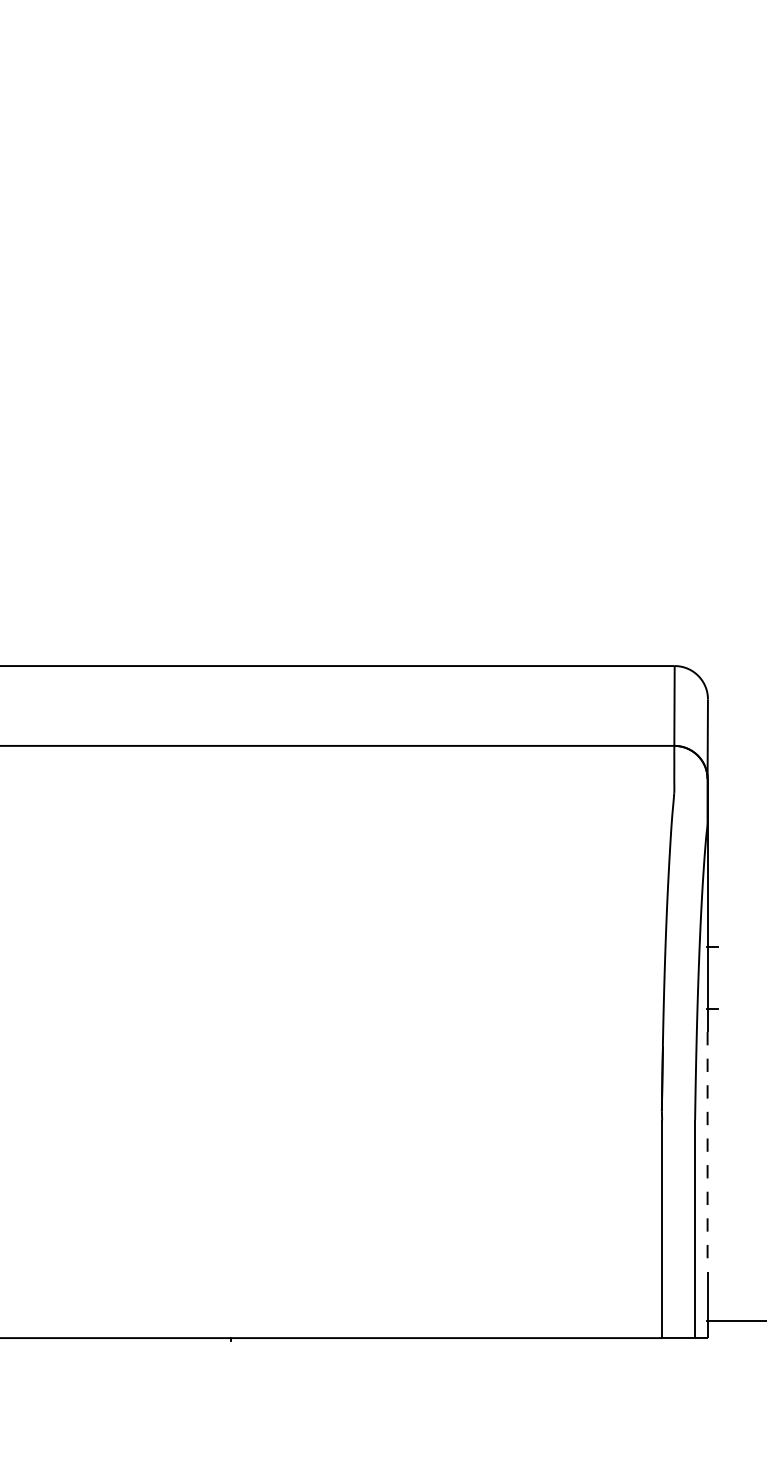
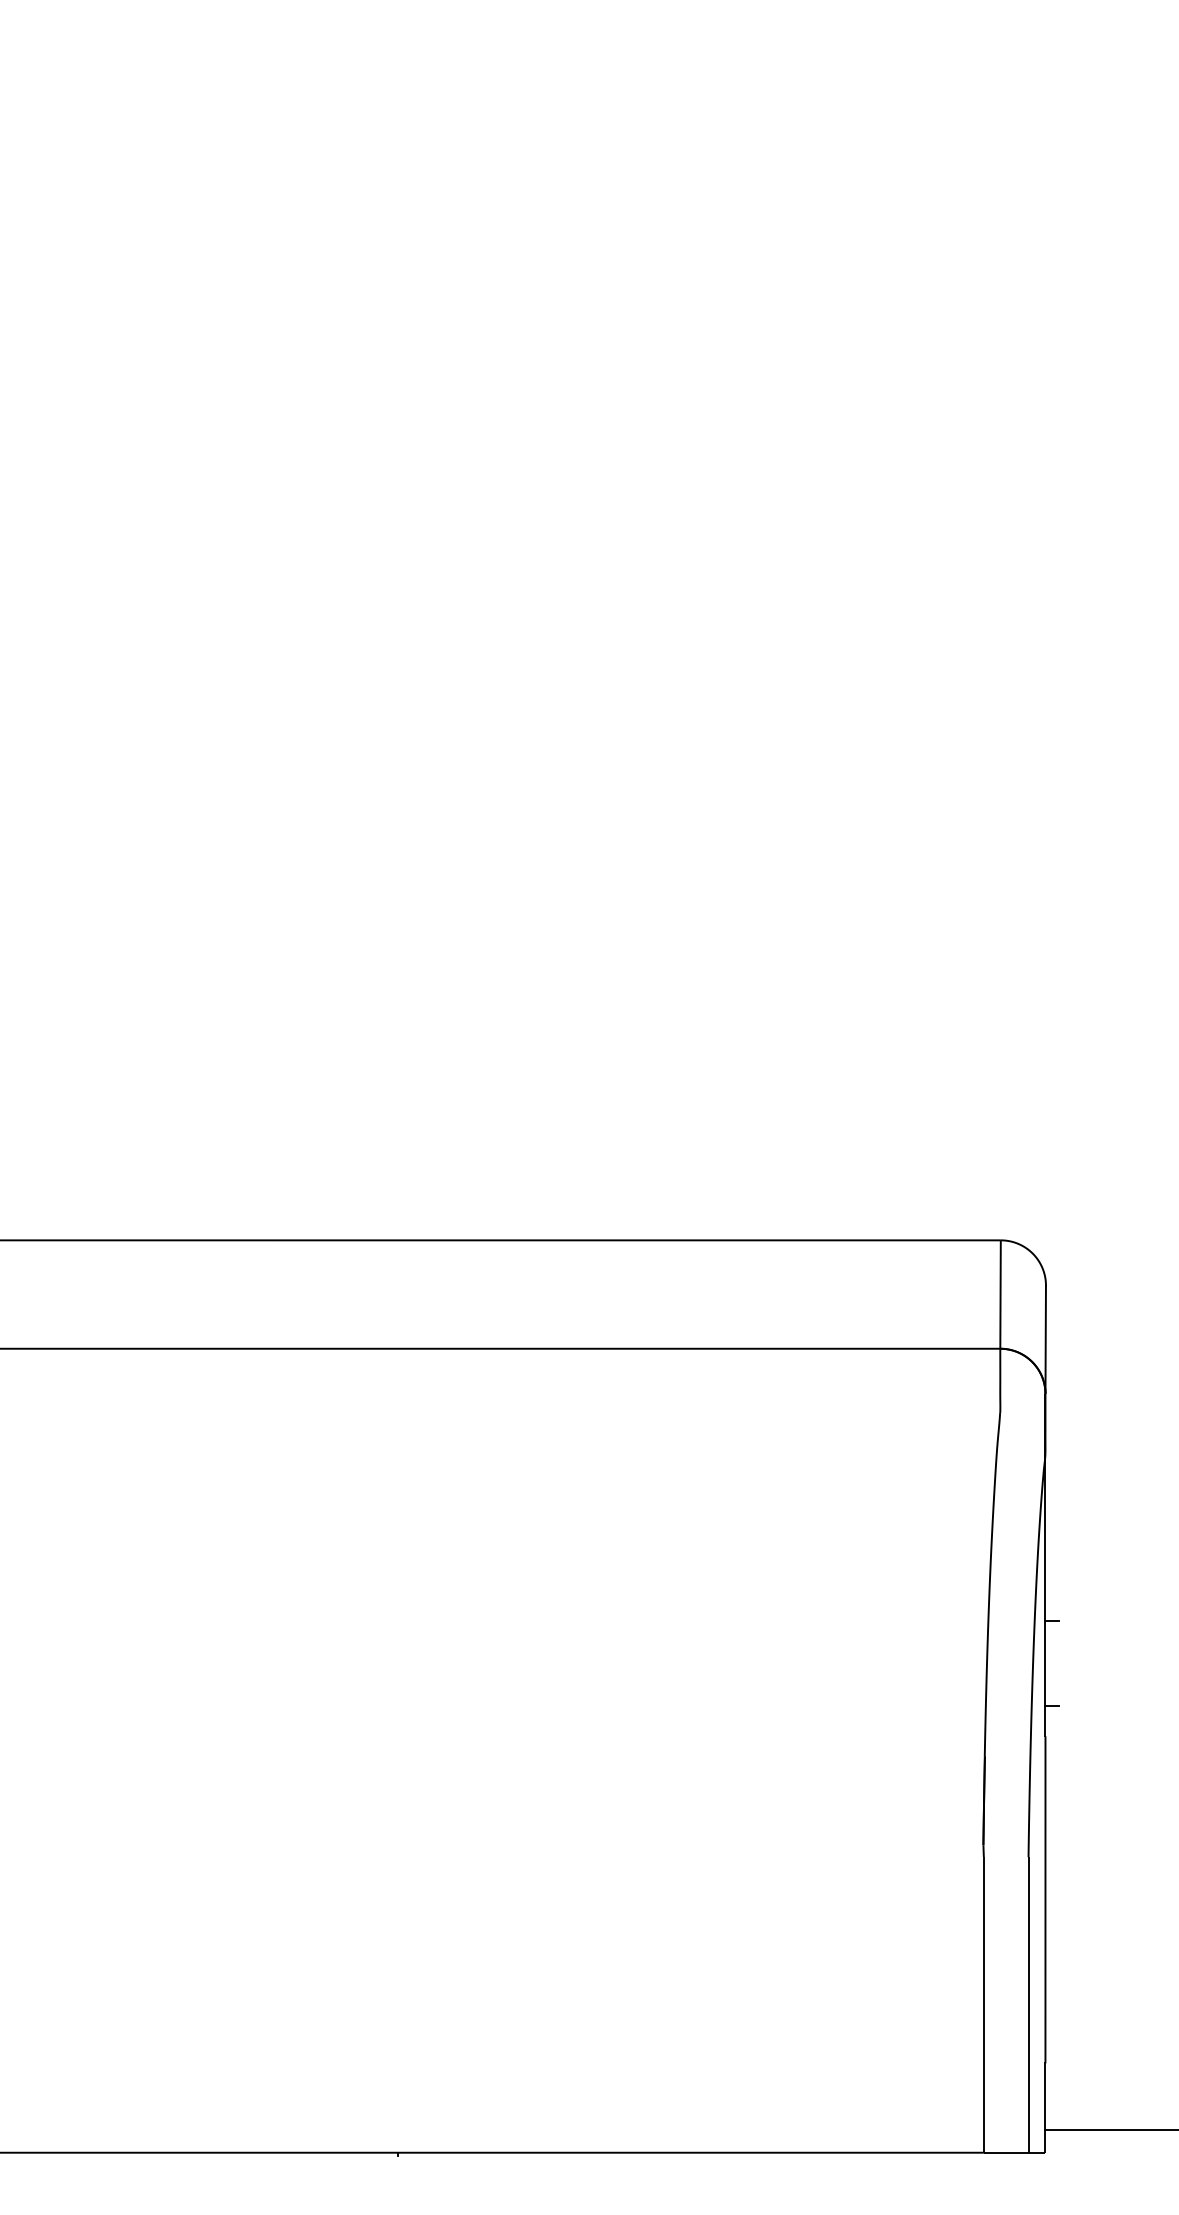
line: (707, 1151) -> (1045, 1899), dashed -> solid

